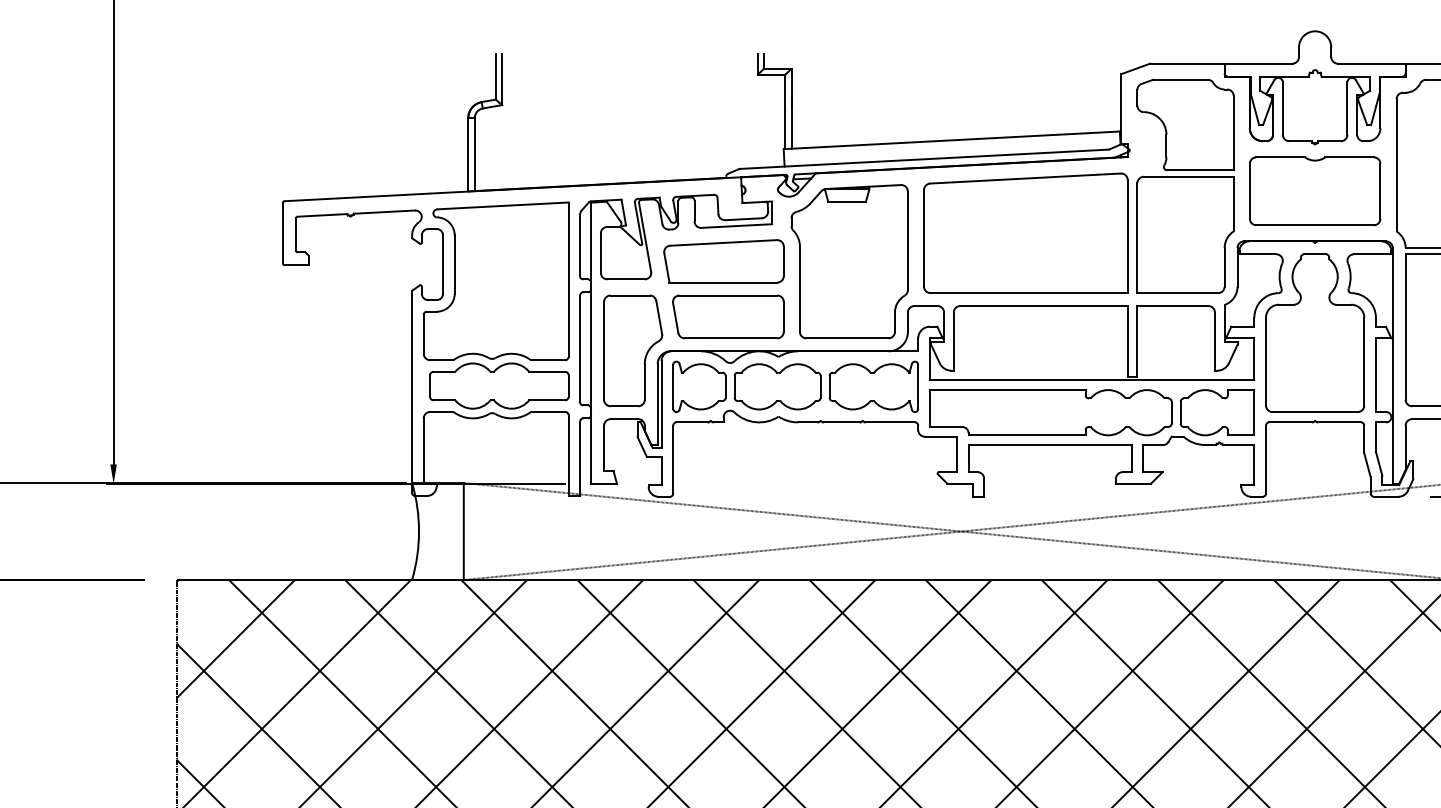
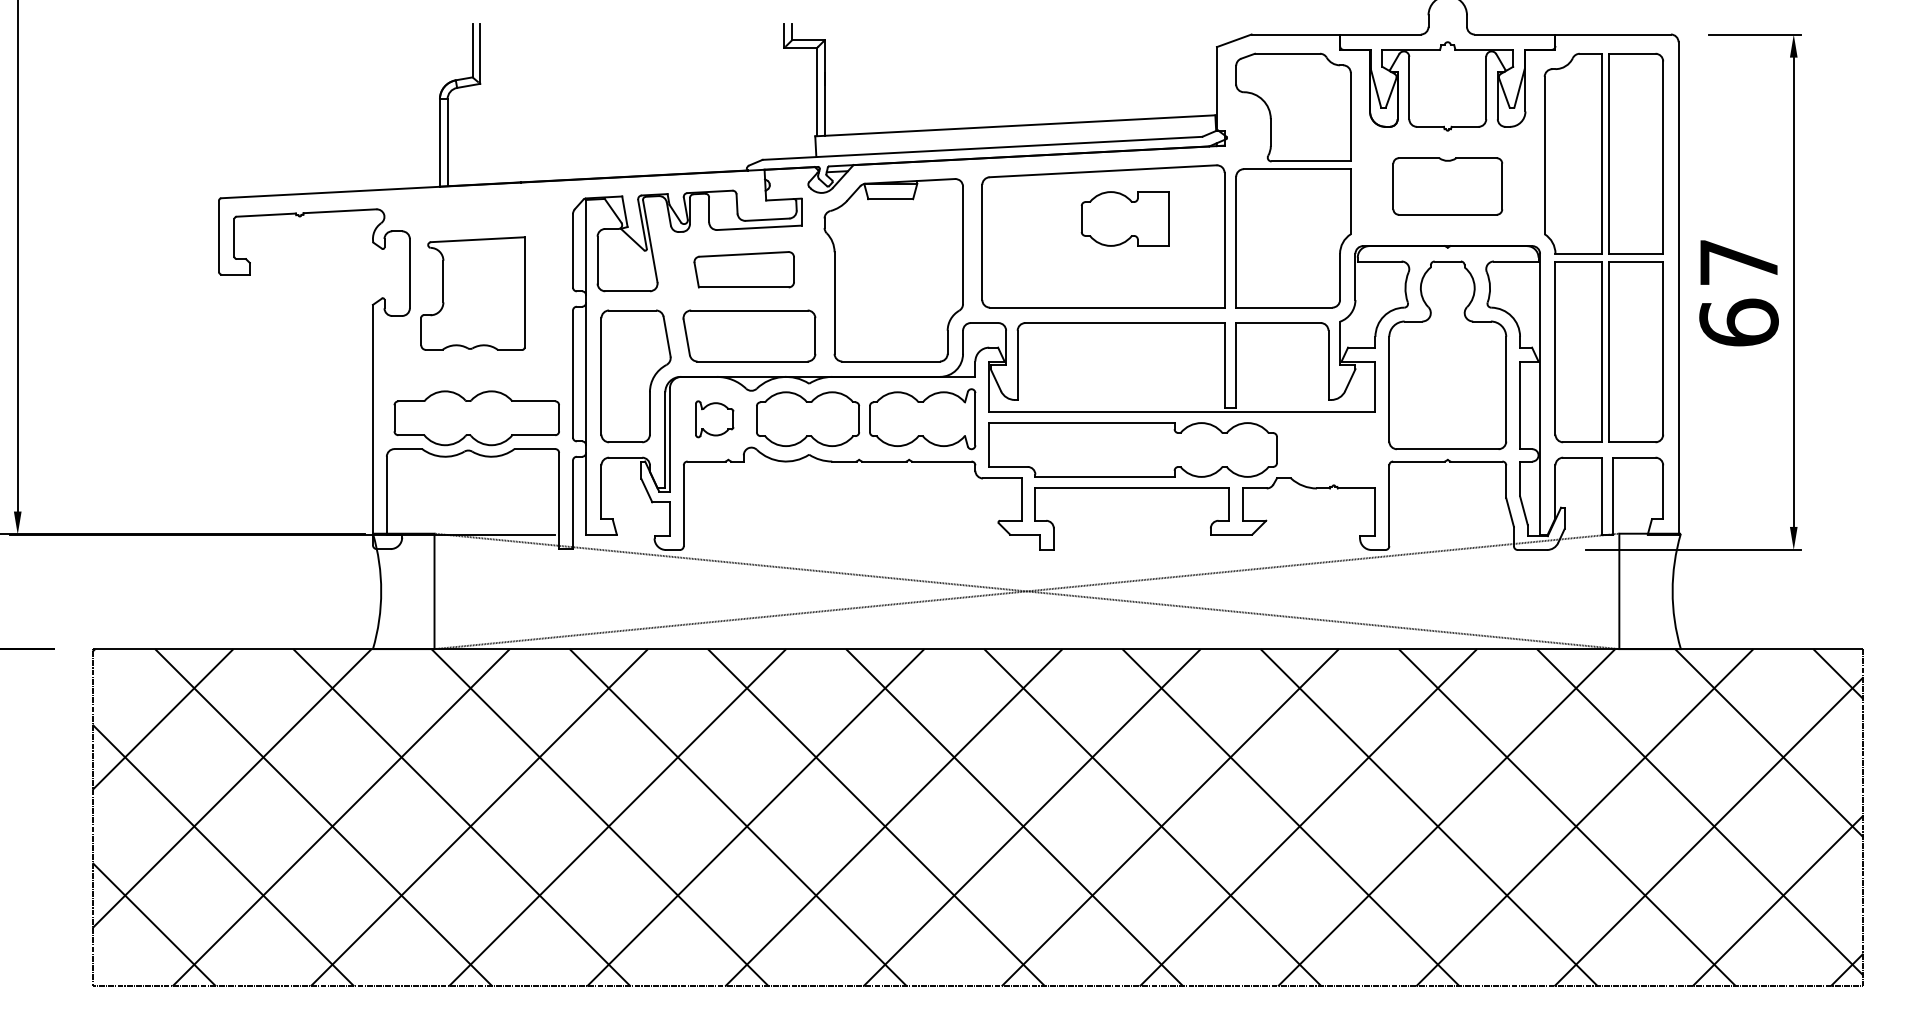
part: (1314, 191) -> (1447, 186), size x0.7
part: (724, 261) -> (744, 269), size x0.7
part: (495, 281) -> (472, 293), size x0.6
part: (699, 387) -> (714, 419), size x0.6
part: (1216, 412) -> (1124, 218), moved

